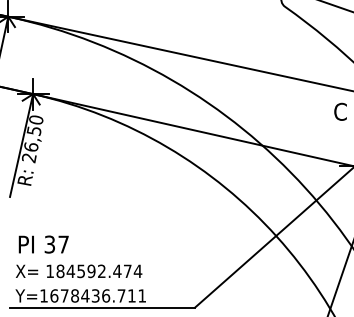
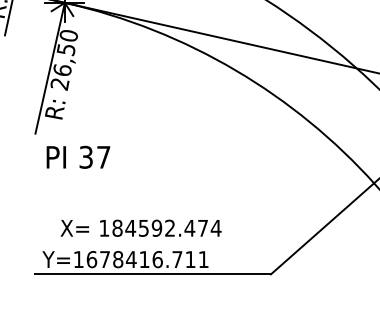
text: (43, 244) -> (78, 157), moved
text: (79, 271) -> (141, 228), moved
text: (95, 295) -> (144, 259), Y=1678436.711 -> Y=1678416.711

